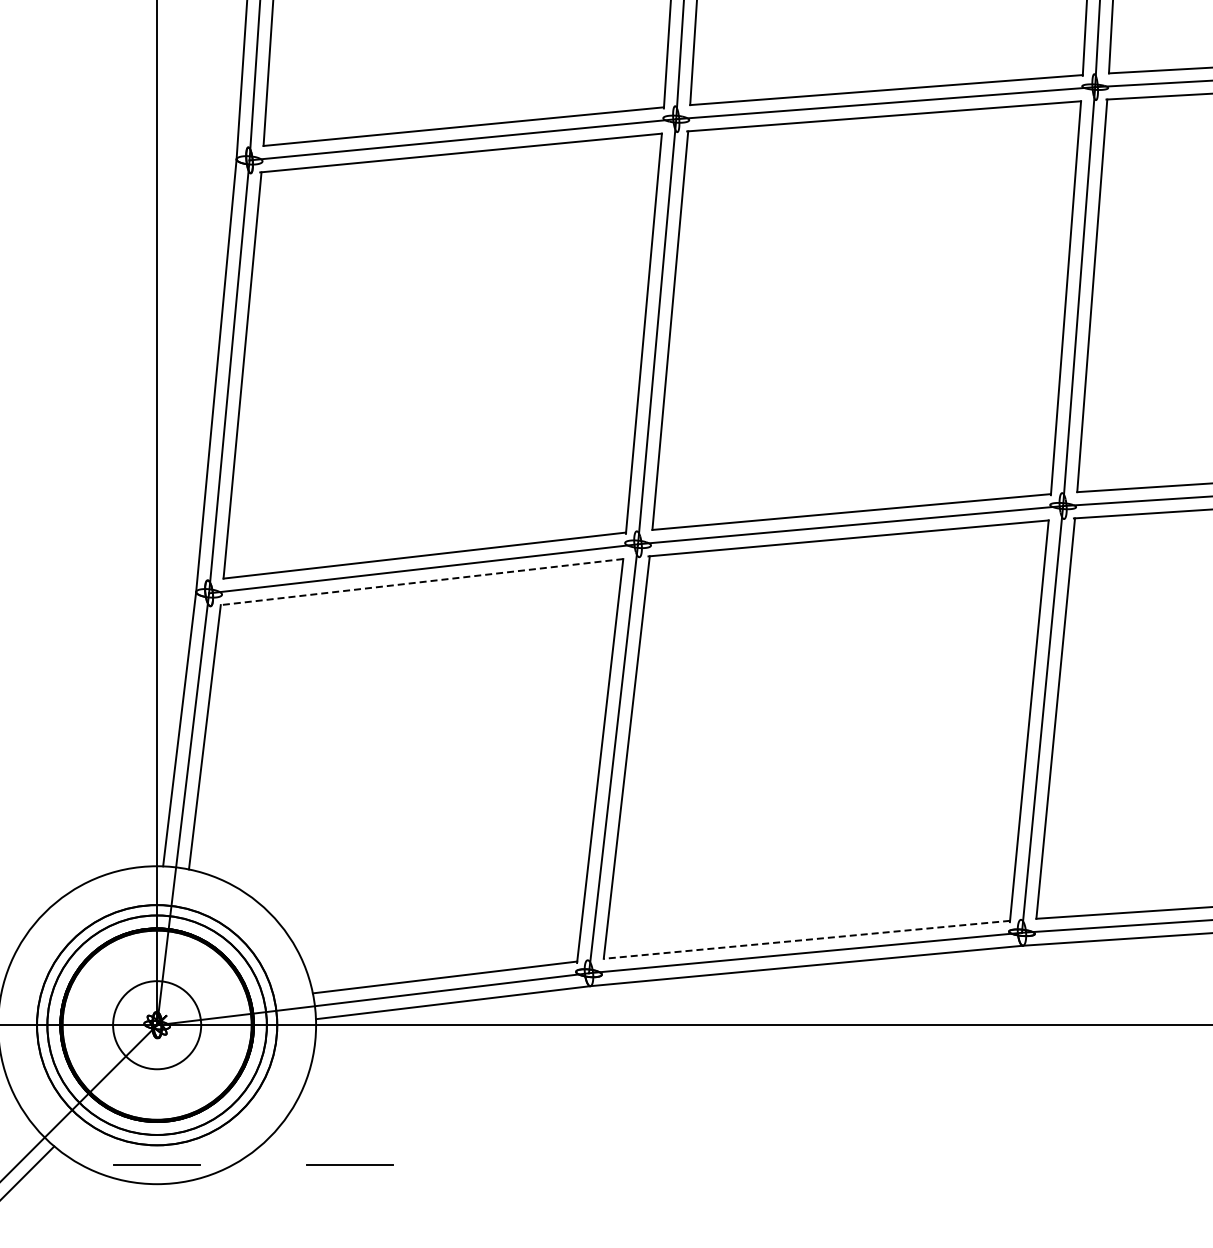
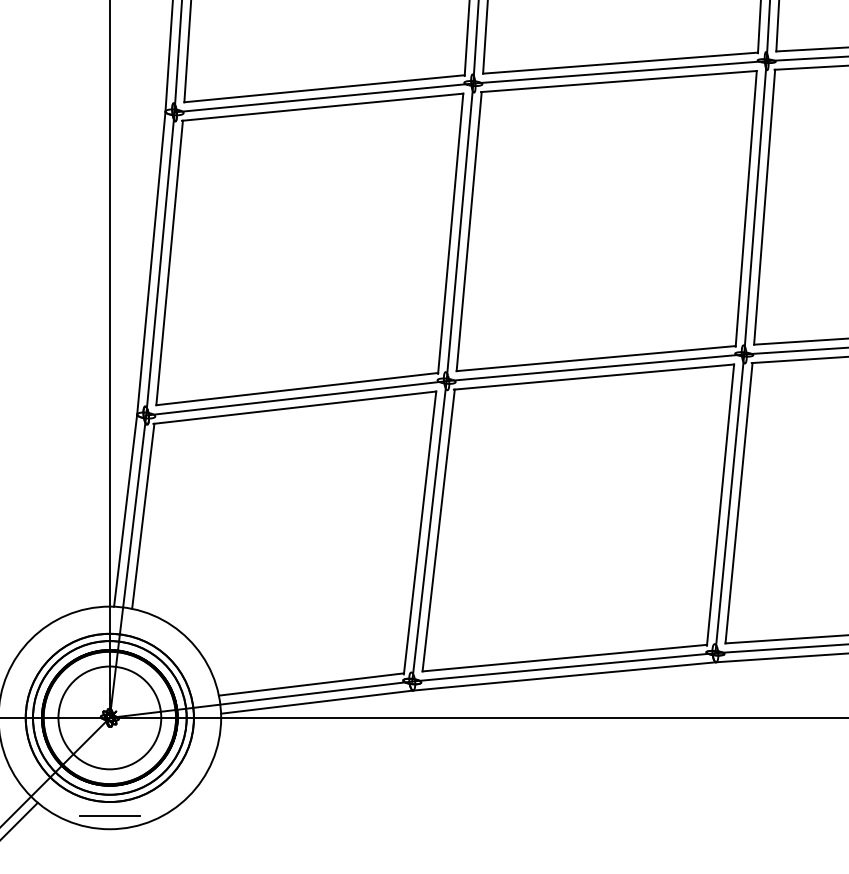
line: (420, 582) -> (294, 407), dashed -> solid
line: (806, 939) -> (564, 657), dashed -> solid
circle: (156, 1024) -> (109, 717), size x1.67
line: (349, 1164) -> (244, 815), removed

